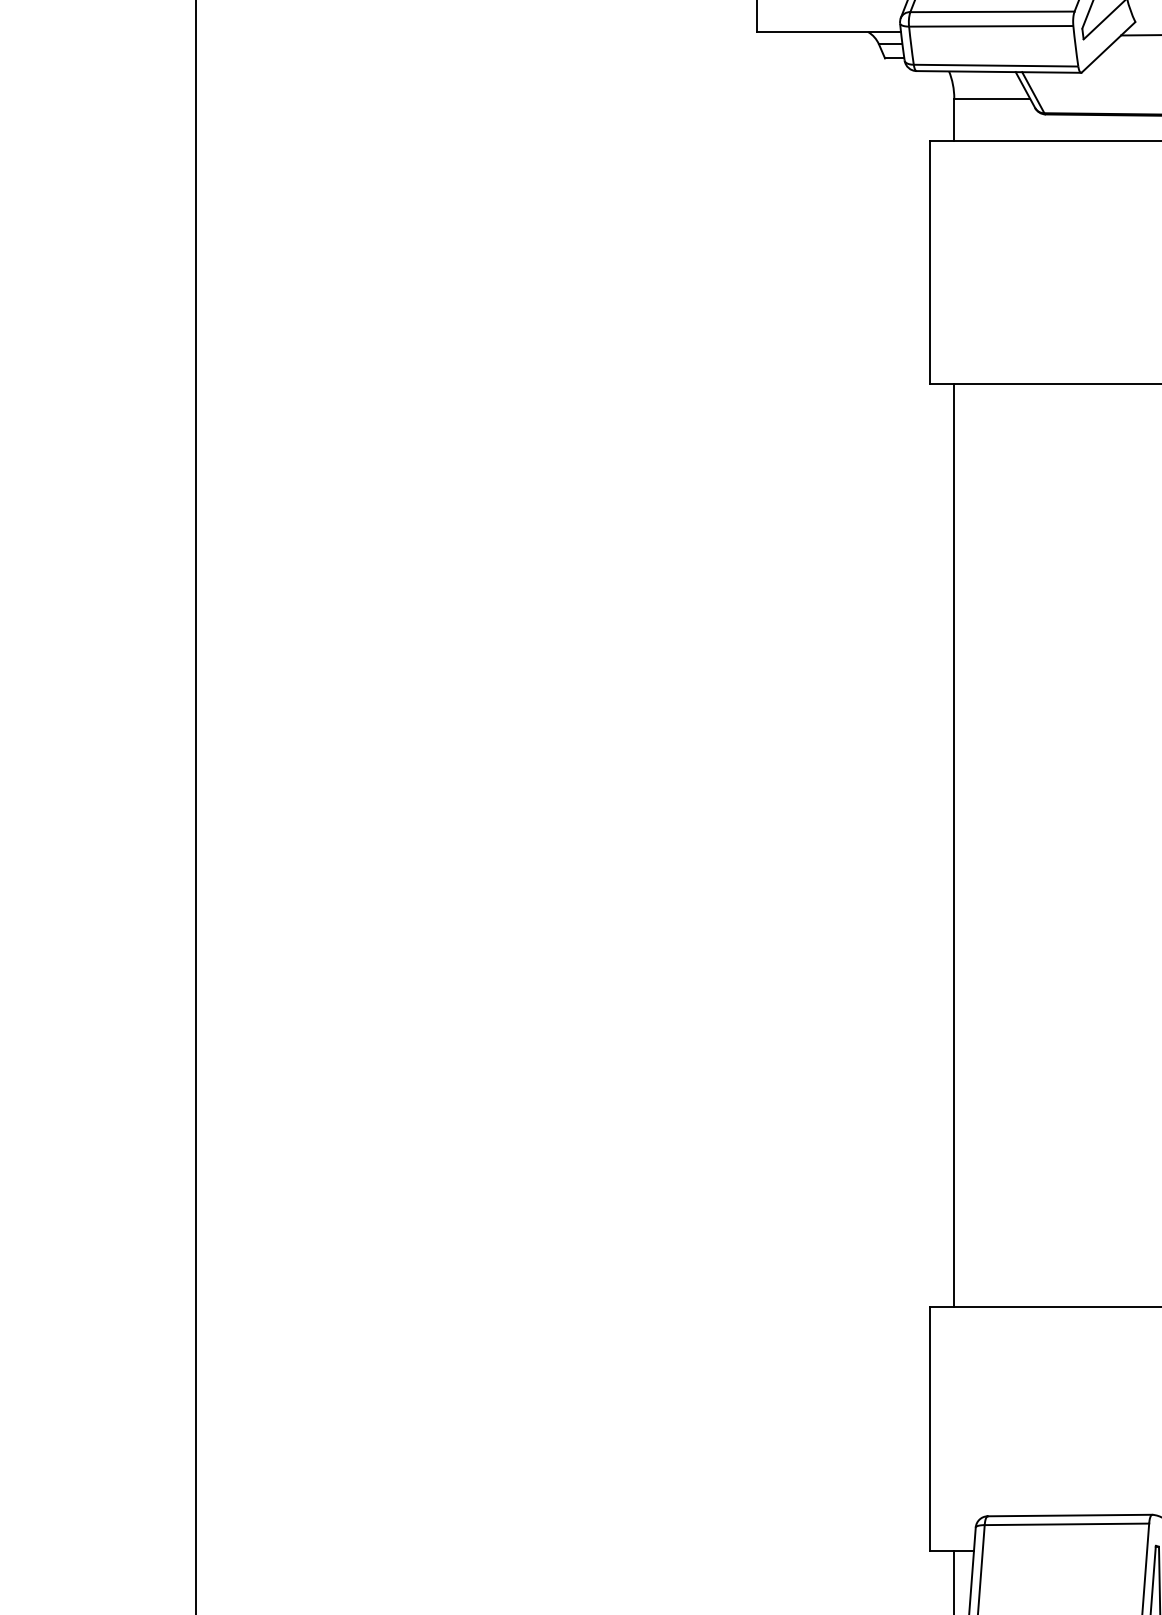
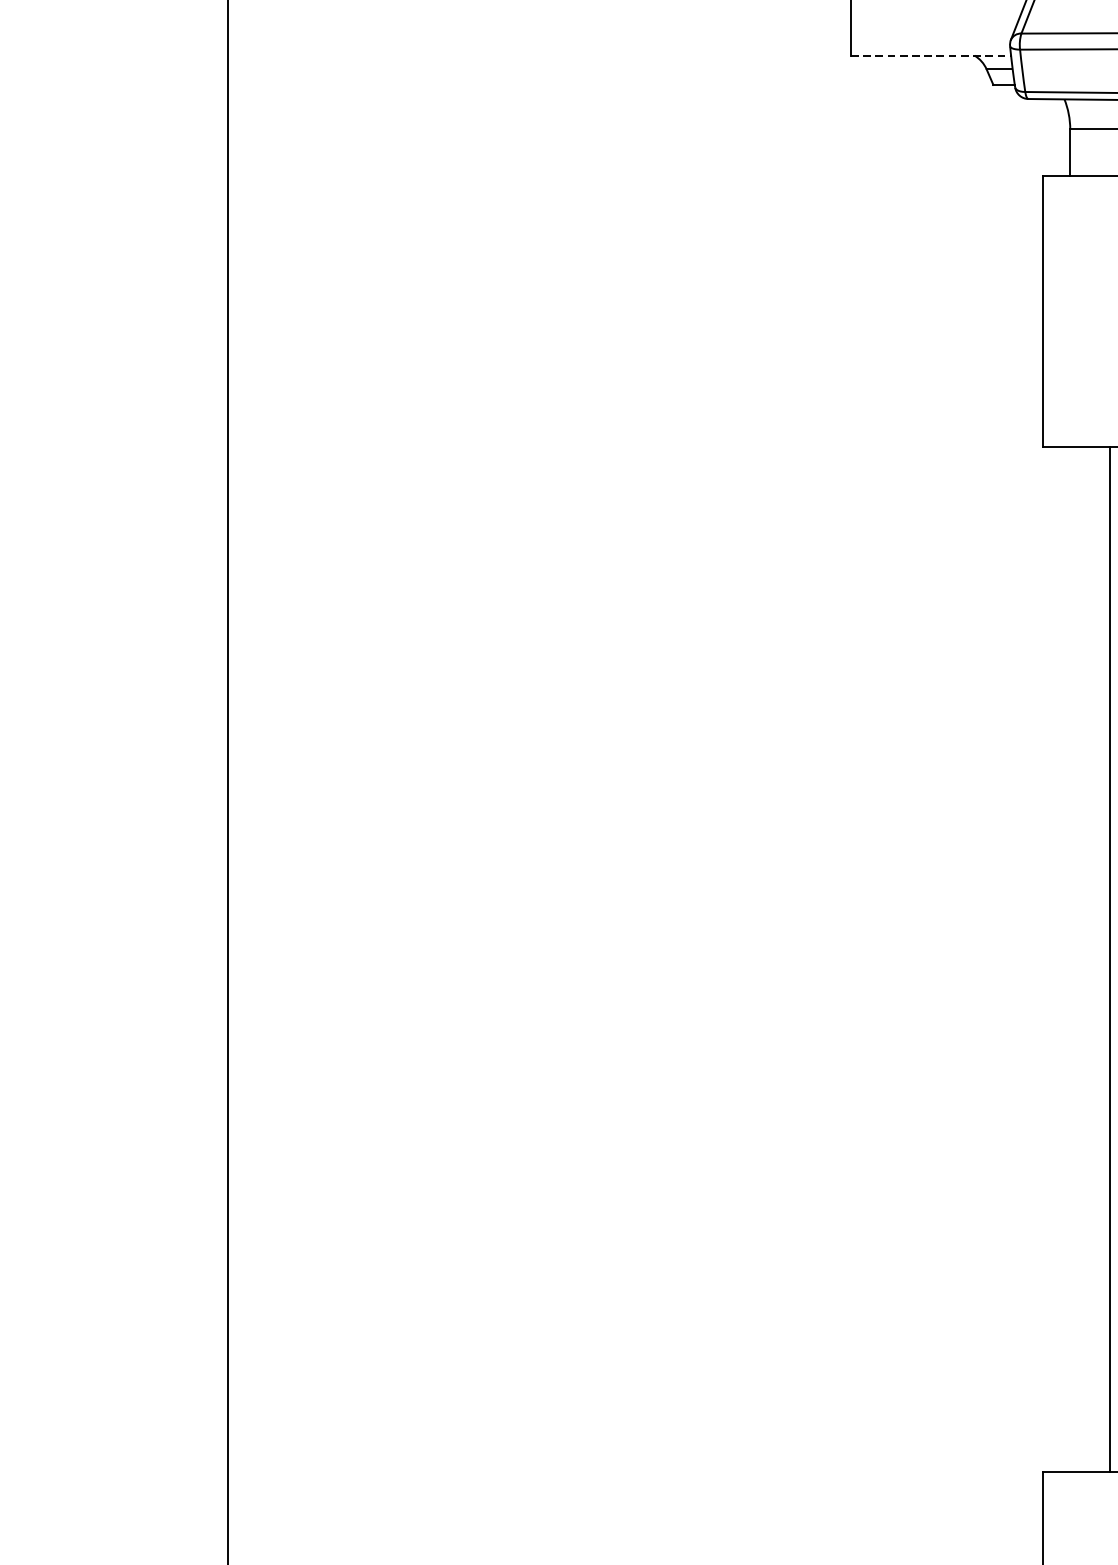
line: (829, 32) -> (931, 56), solid -> dashed
line: (954, 845) -> (1110, 958), moved

